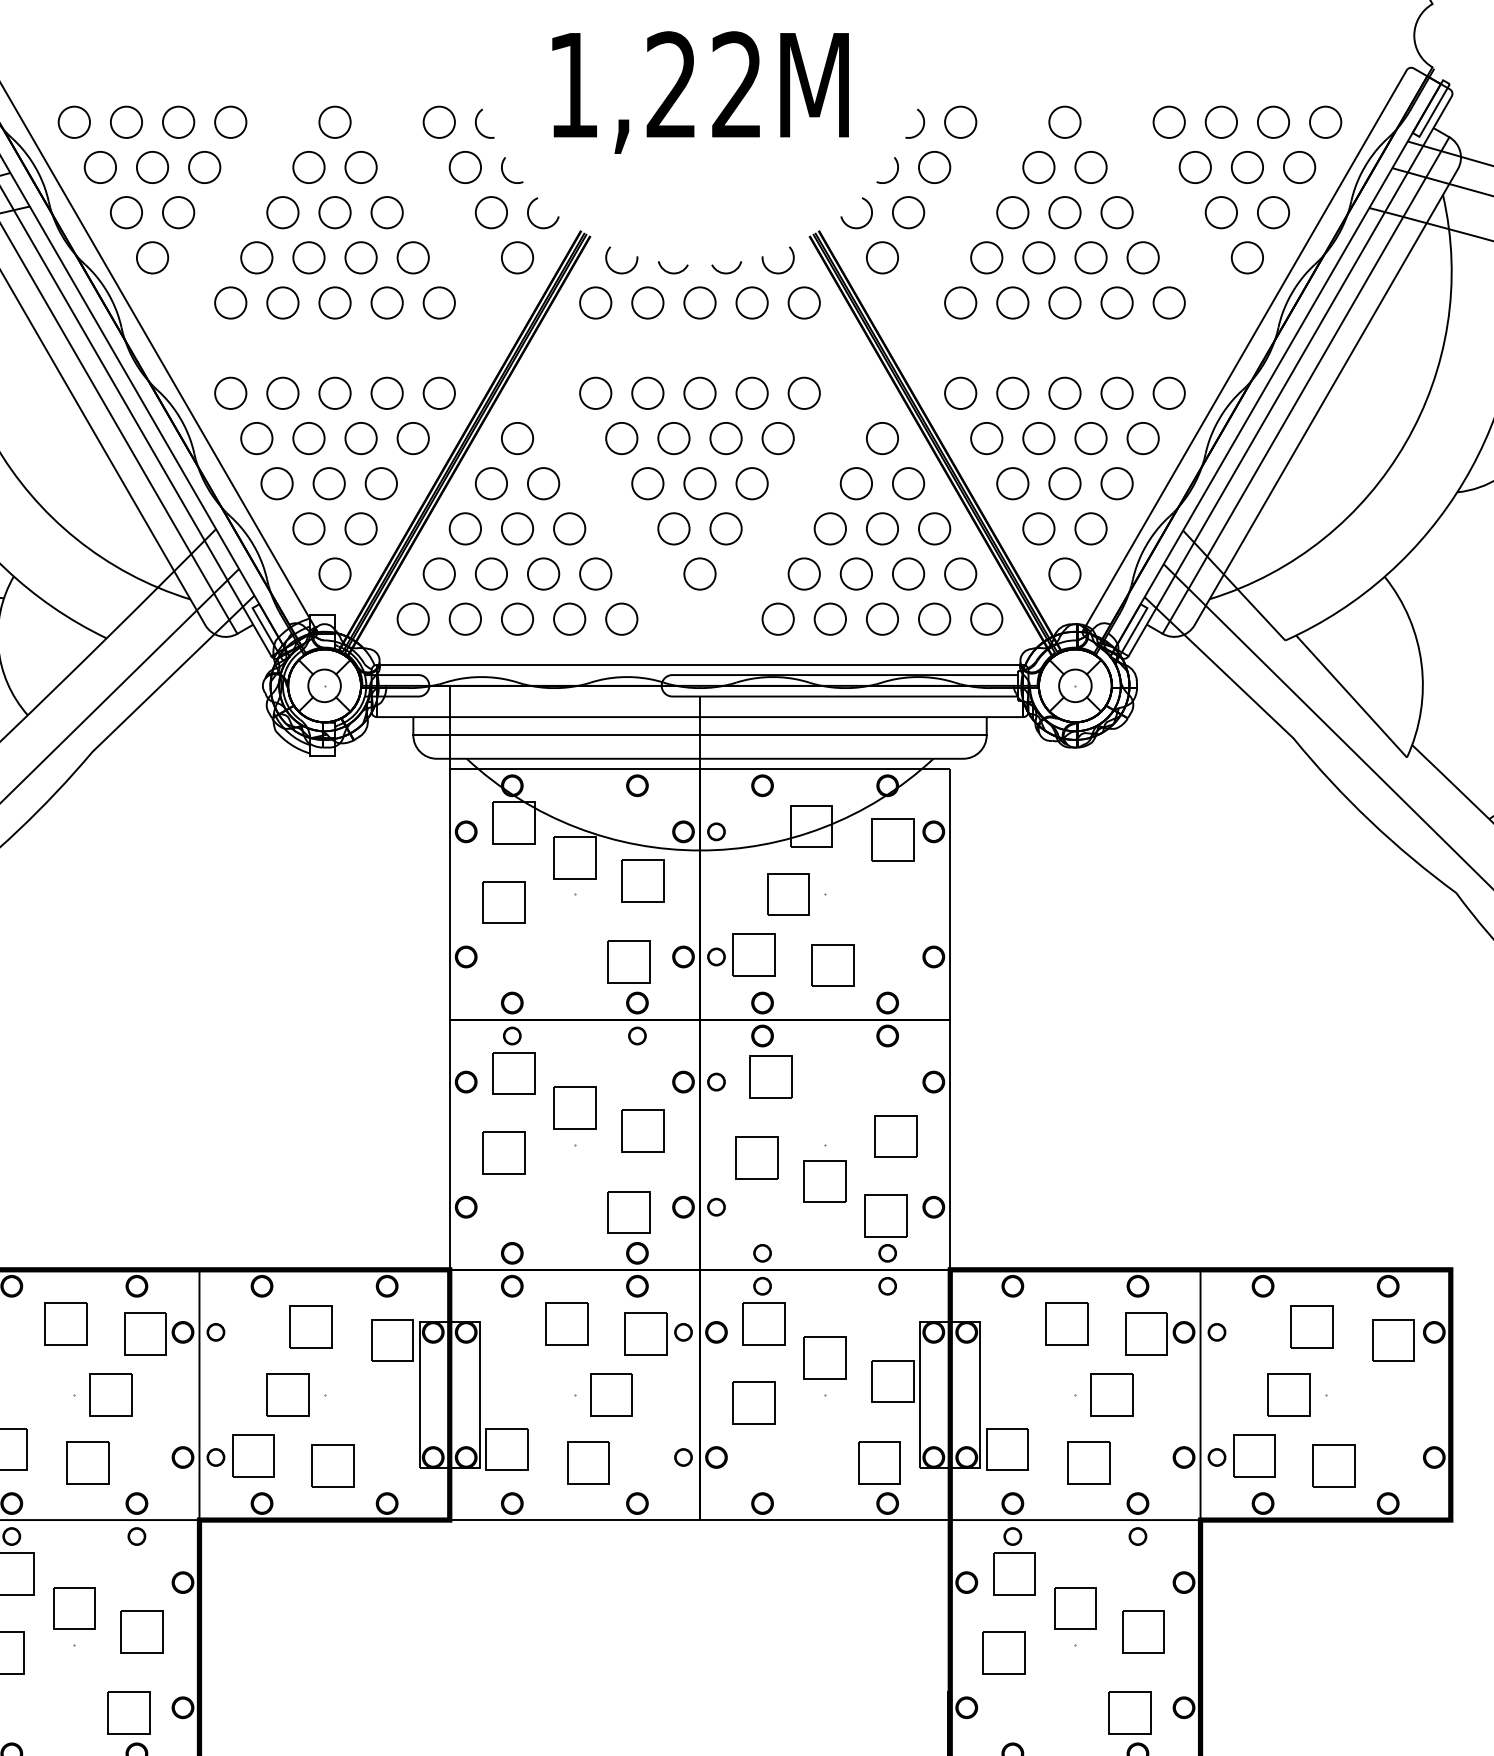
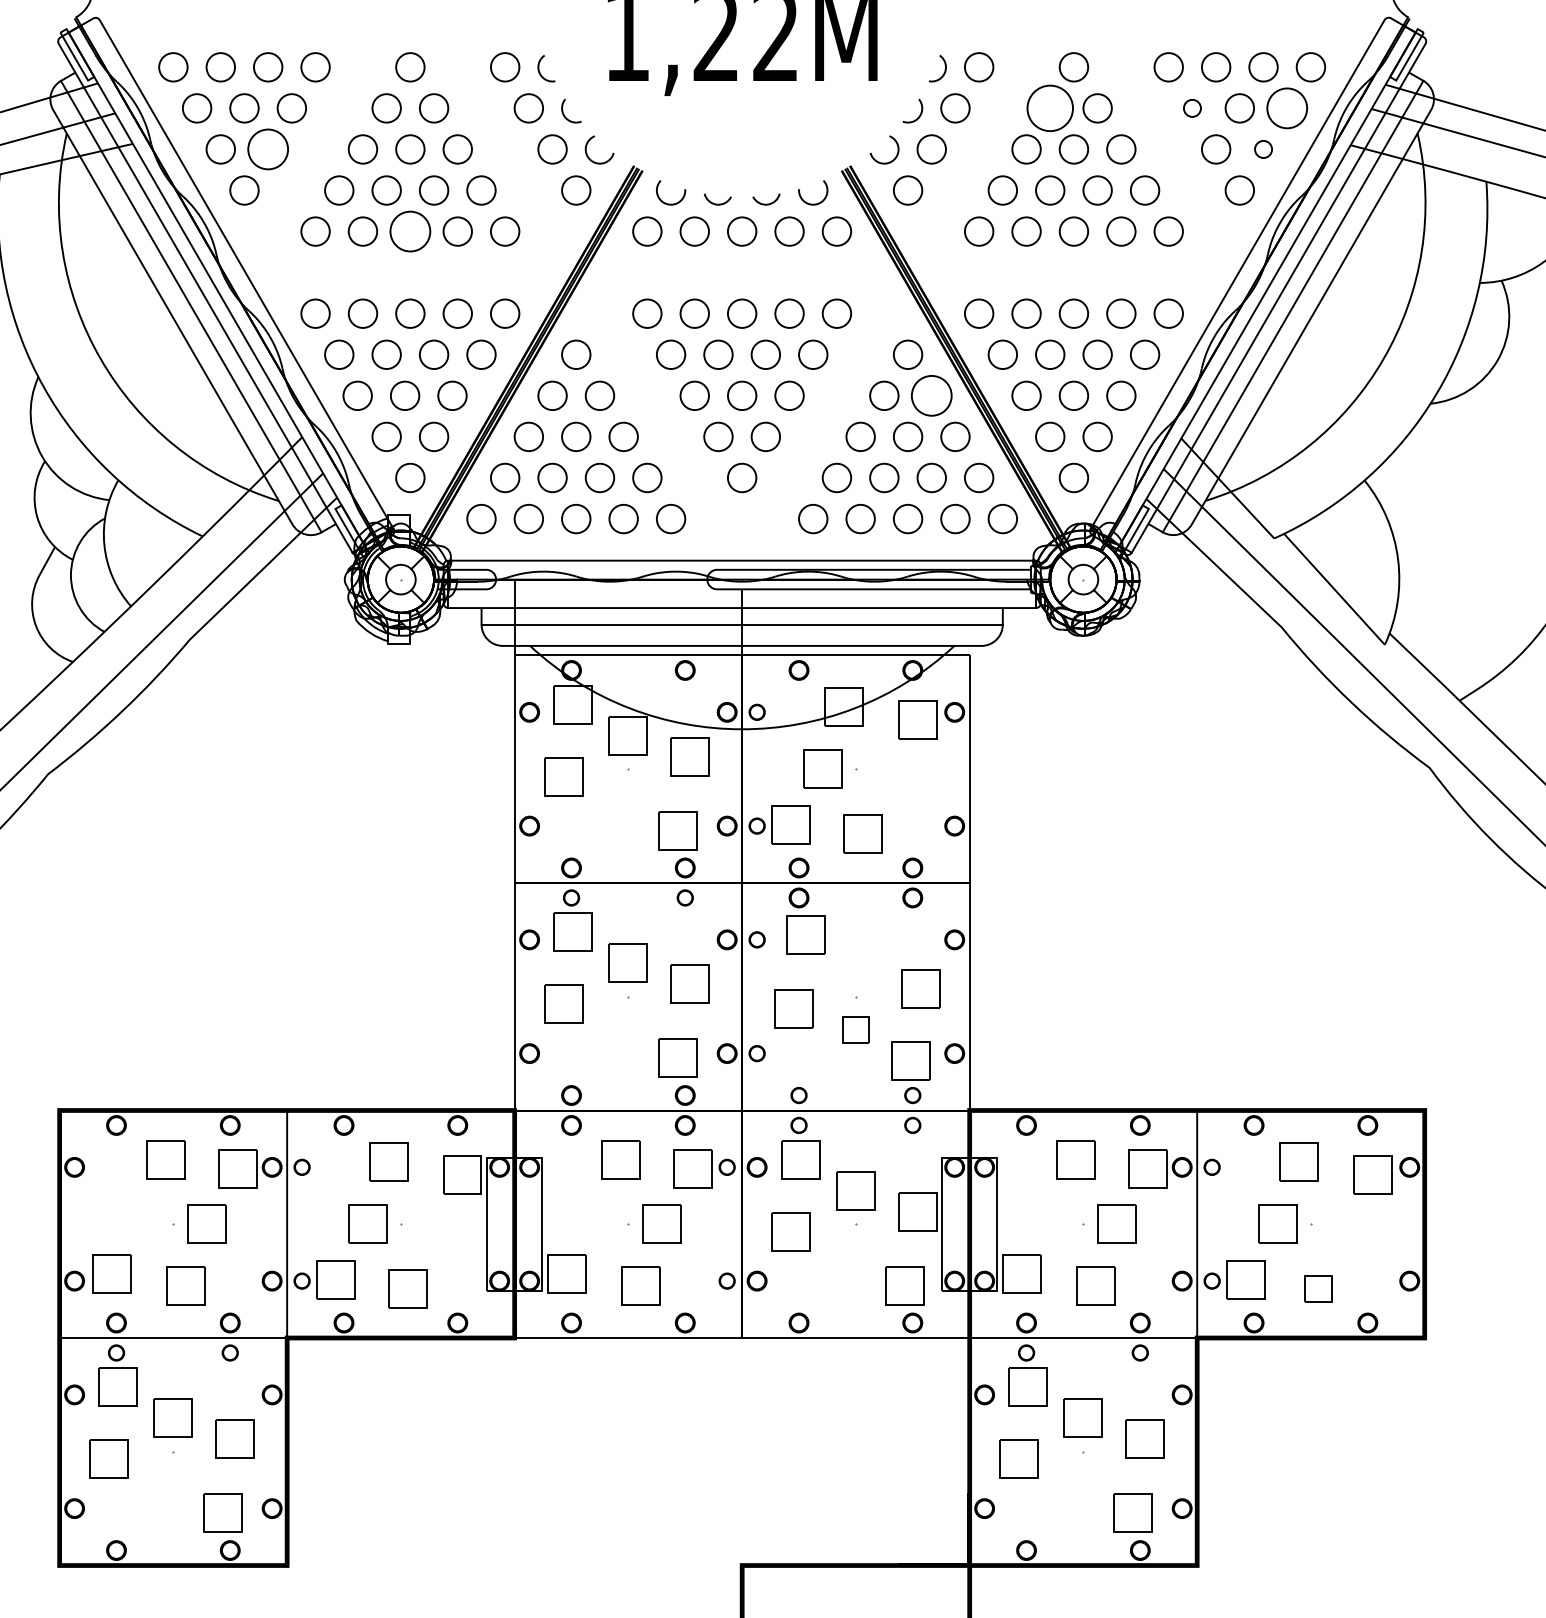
circle: (1039, 167) -> (1050, 108), size x1.6
circle: (1195, 167) -> (1192, 108), size x0.6
circle: (1299, 167) -> (1287, 108), size x1.4
circle: (177, 212) -> (267, 149), size x1.4
circle: (1273, 212) -> (1263, 149), size x0.6
circle: (335, 302) -> (410, 231), size x1.4
circle: (908, 483) -> (931, 395), size x1.4
part: (824, 1180) -> (855, 1029), size x0.7
part: (1332, 1465) -> (1317, 1288), size x0.7

